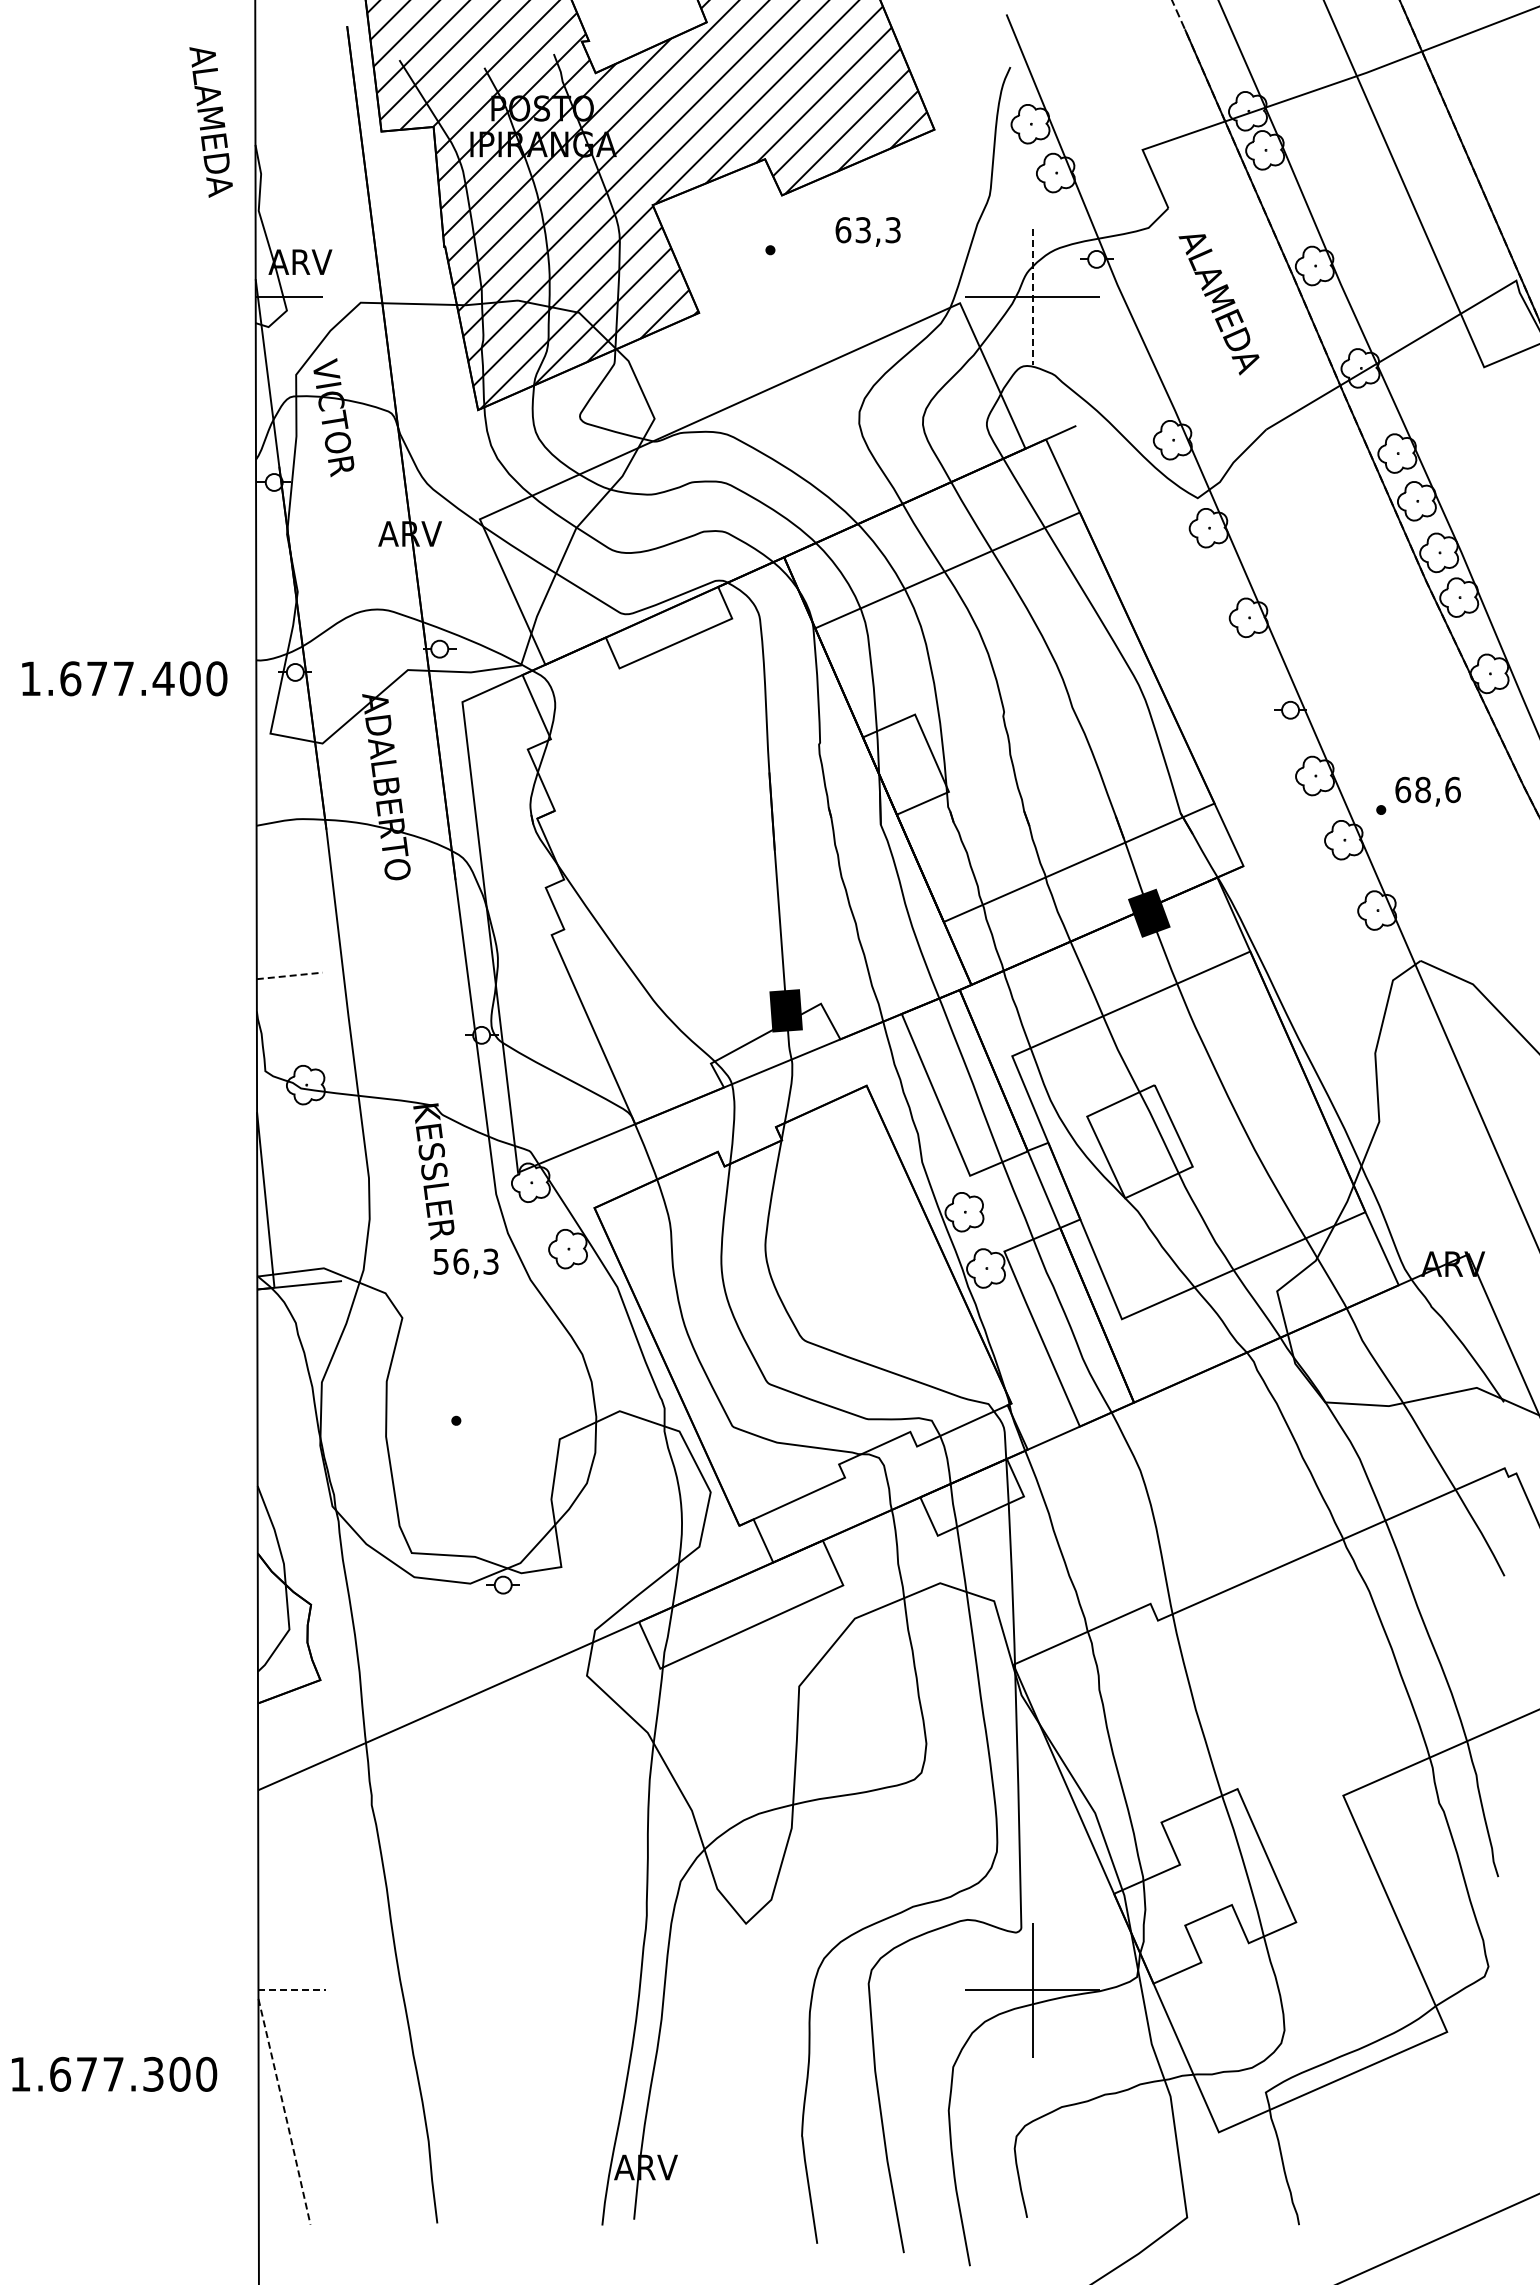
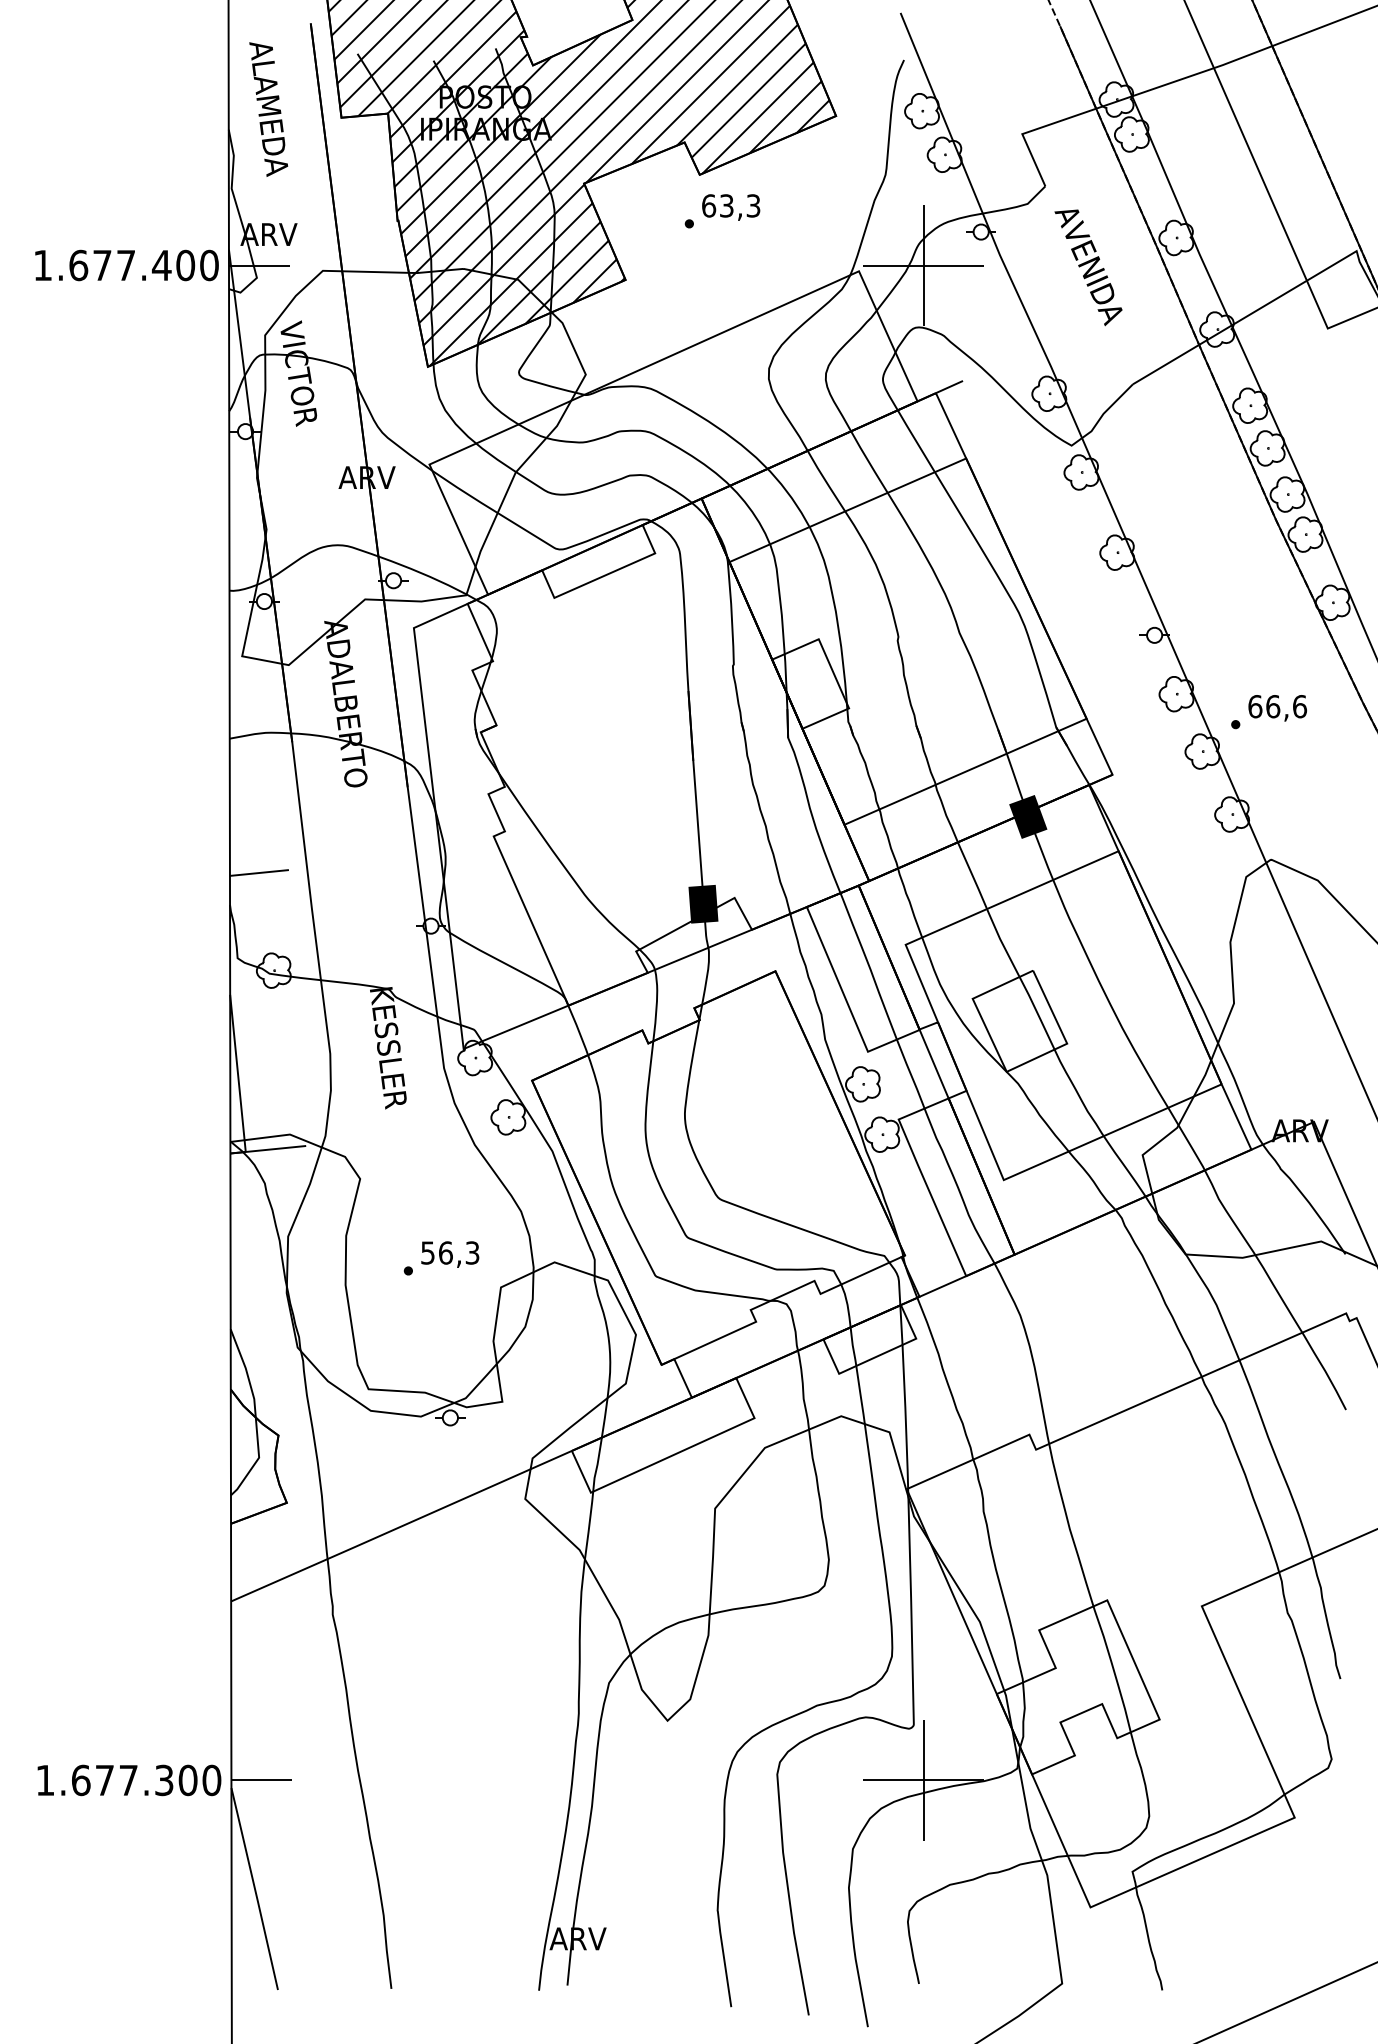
text: (210, 122) -> (268, 109), moved
text: (867, 231) -> (730, 207), moved
line: (1032, 296) -> (923, 265), dashed -> solid
text: (1223, 310) -> (1094, 277), ALAMEDA -> AVENIDA
text: (124, 678) -> (126, 265), moved
text: (1423, 789) -> (1273, 706), 68,6 -> 66,6
line: (290, 975) -> (260, 872), dashed -> solid
text: (465, 1263) -> (449, 1254), moved
line: (292, 1990) -> (261, 1780), dashed -> solid
text: (114, 2073) -> (129, 1779), moved
line: (284, 2112) -> (254, 1889), dashed -> solid

